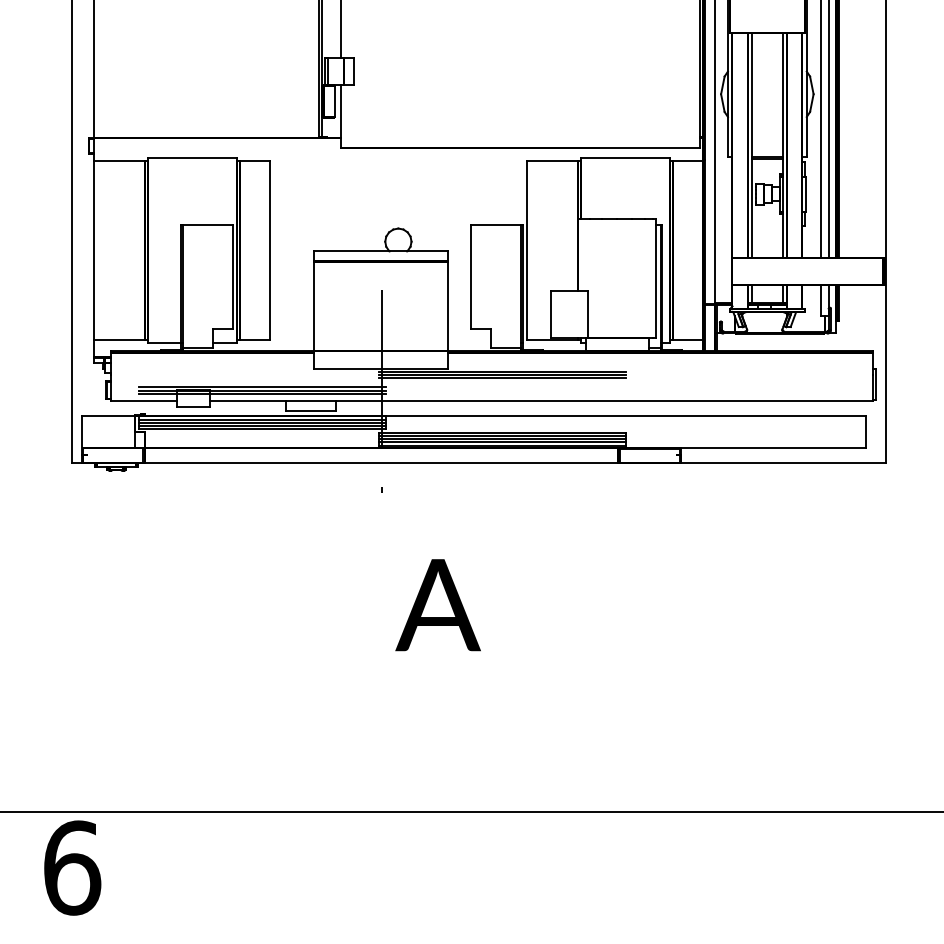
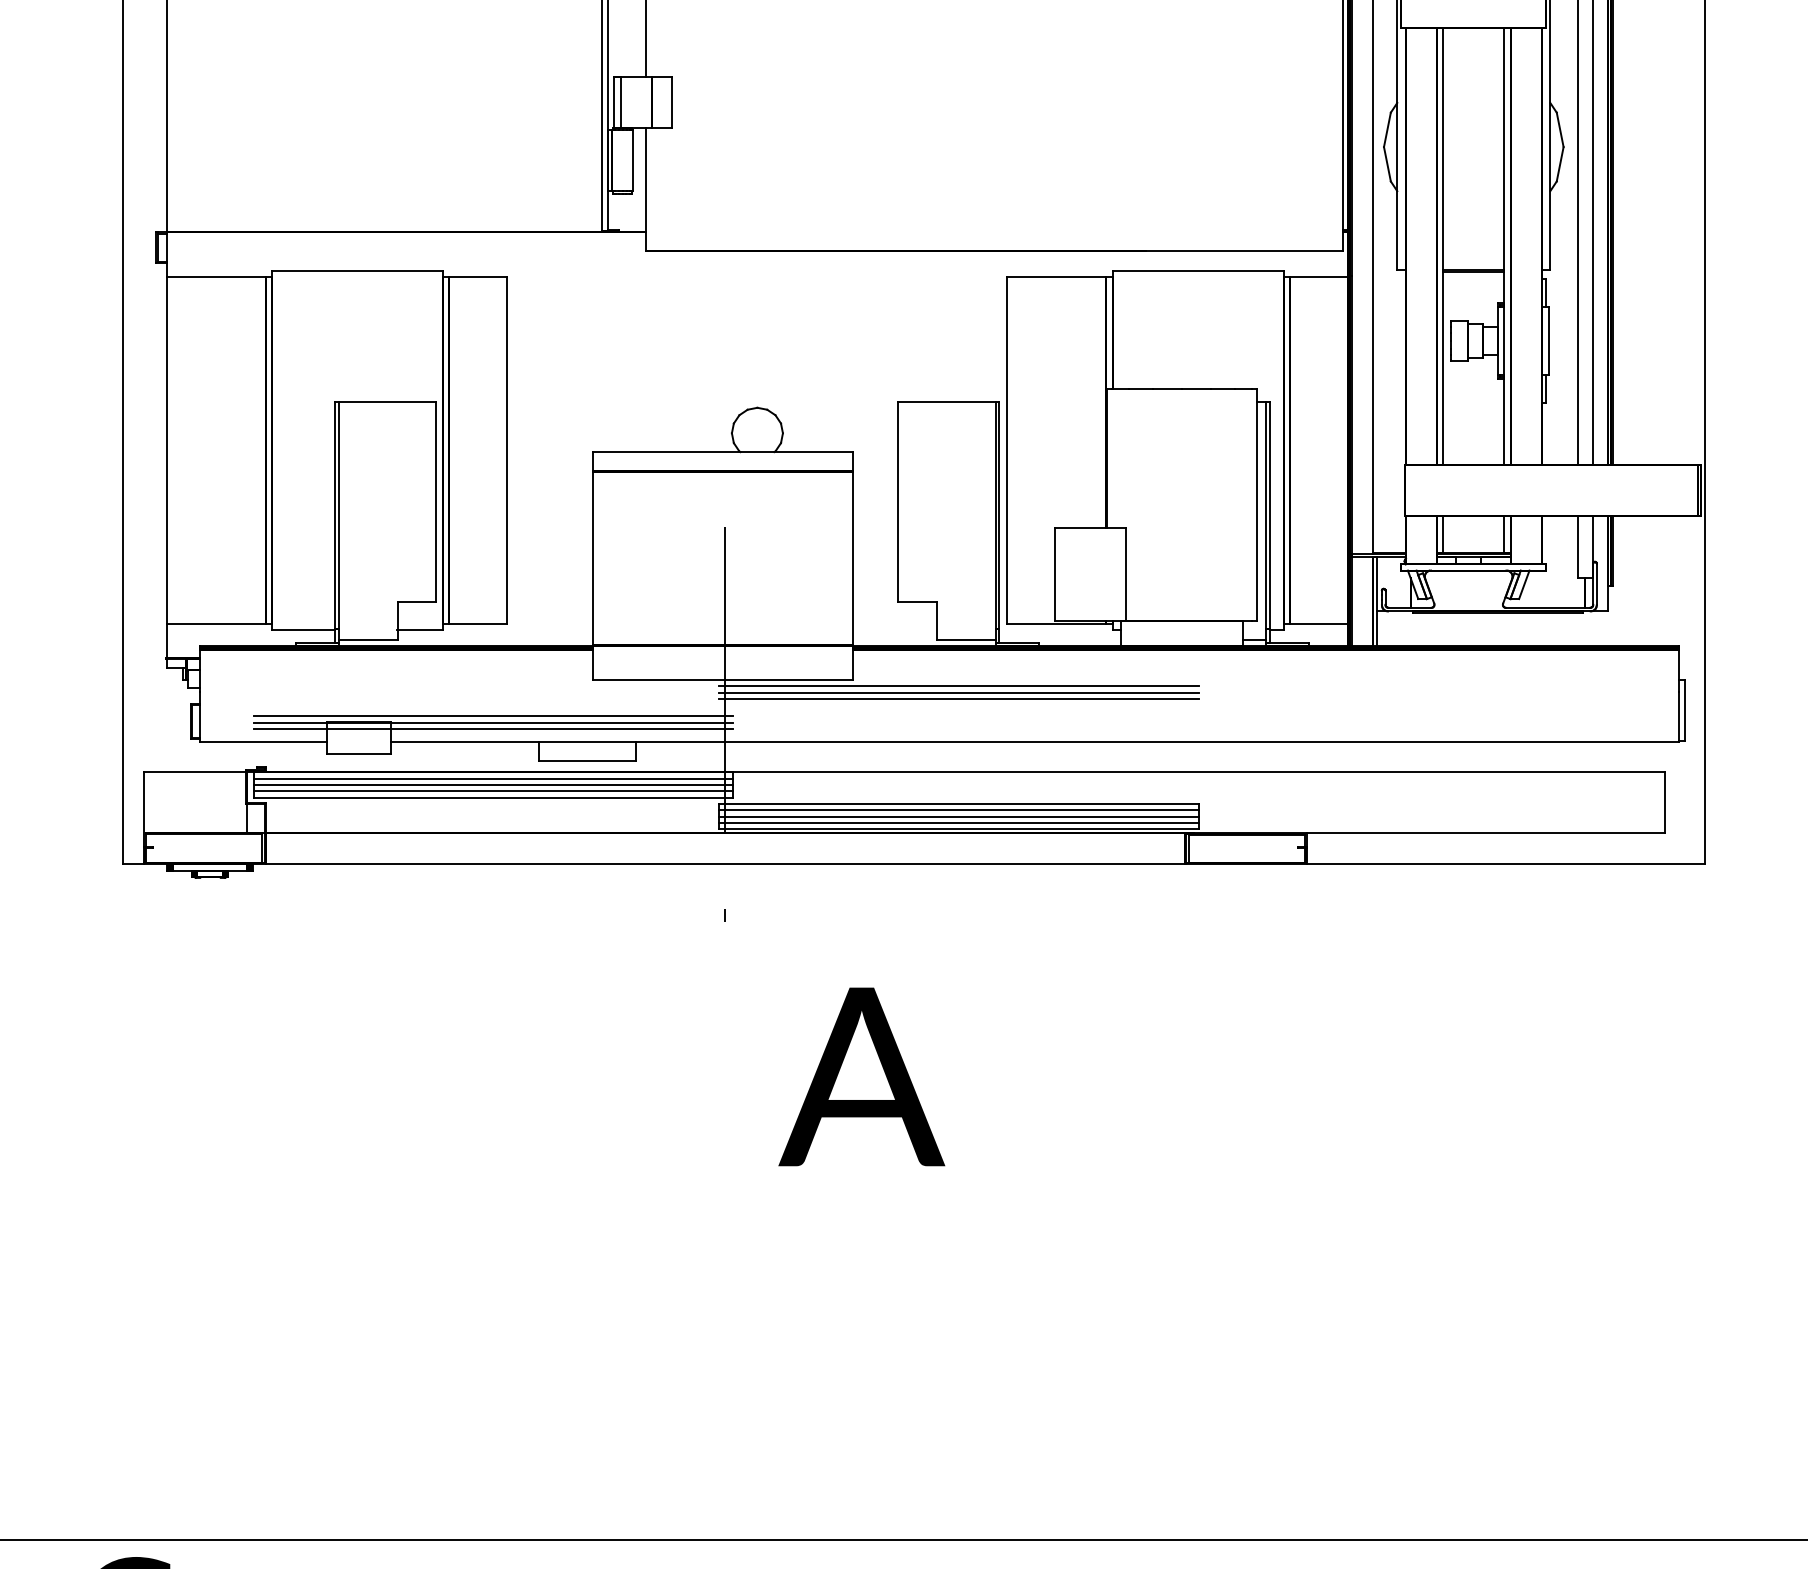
text: (437, 605) -> (860, 1077), moved

